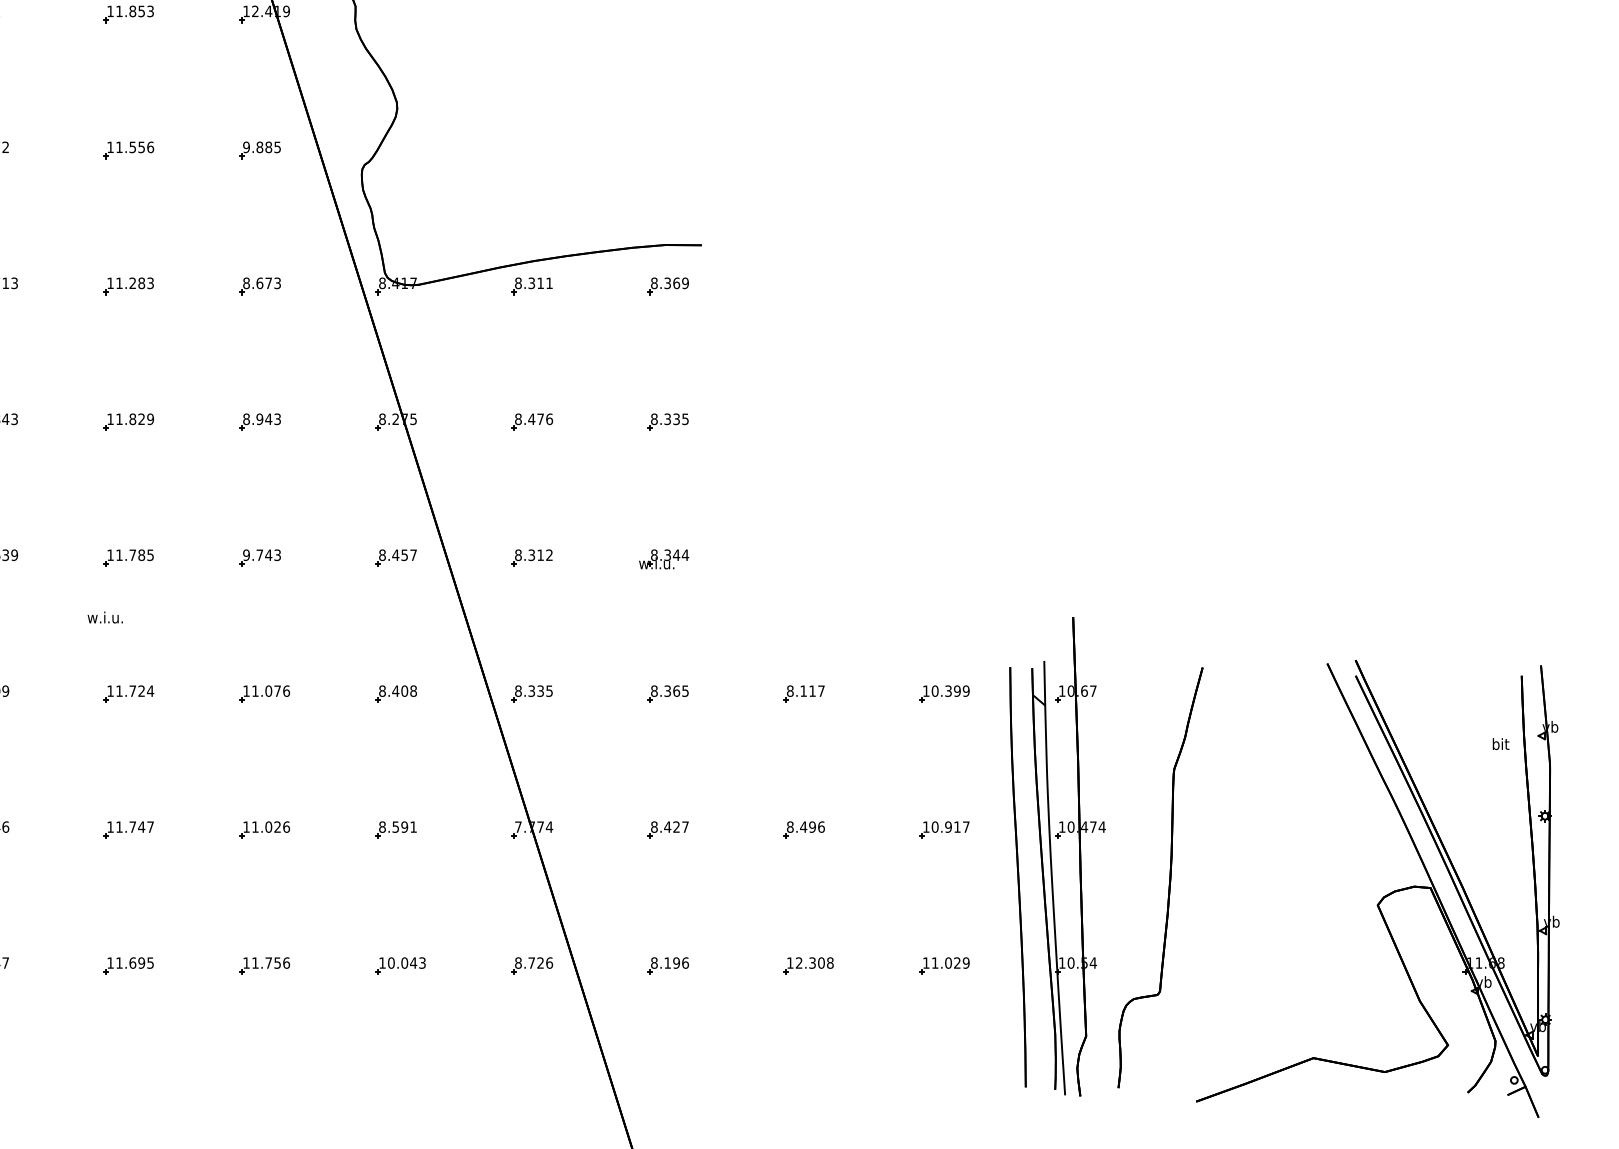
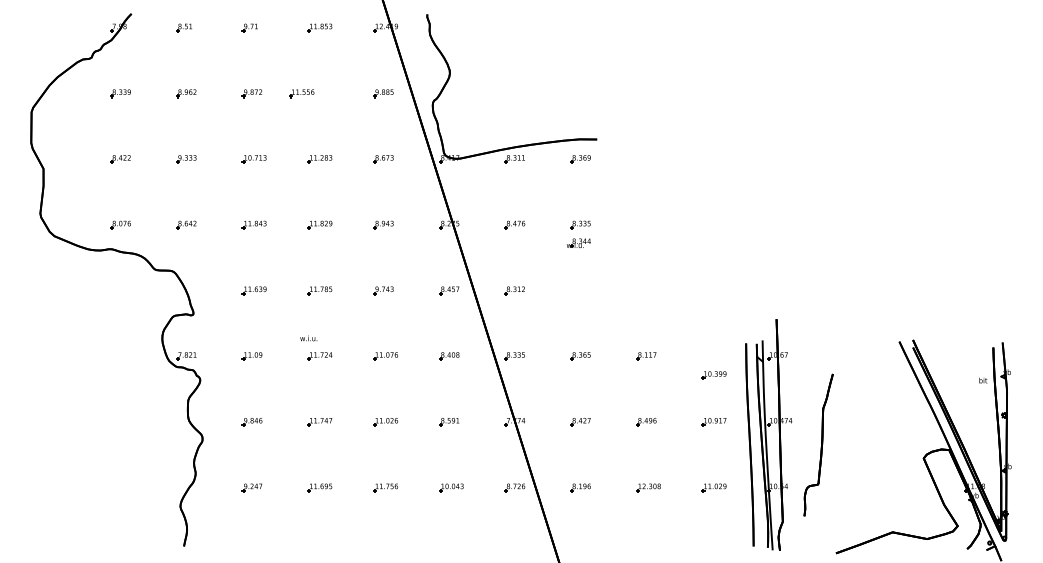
part: (127, 150) -> (301, 93), moved
part: (663, 557) -> (578, 242), moved
text: (104, 617) -> (308, 338), moved
part: (942, 694) -> (713, 375), moved
part: (1159, 876) -> (818, 444), size x0.7

